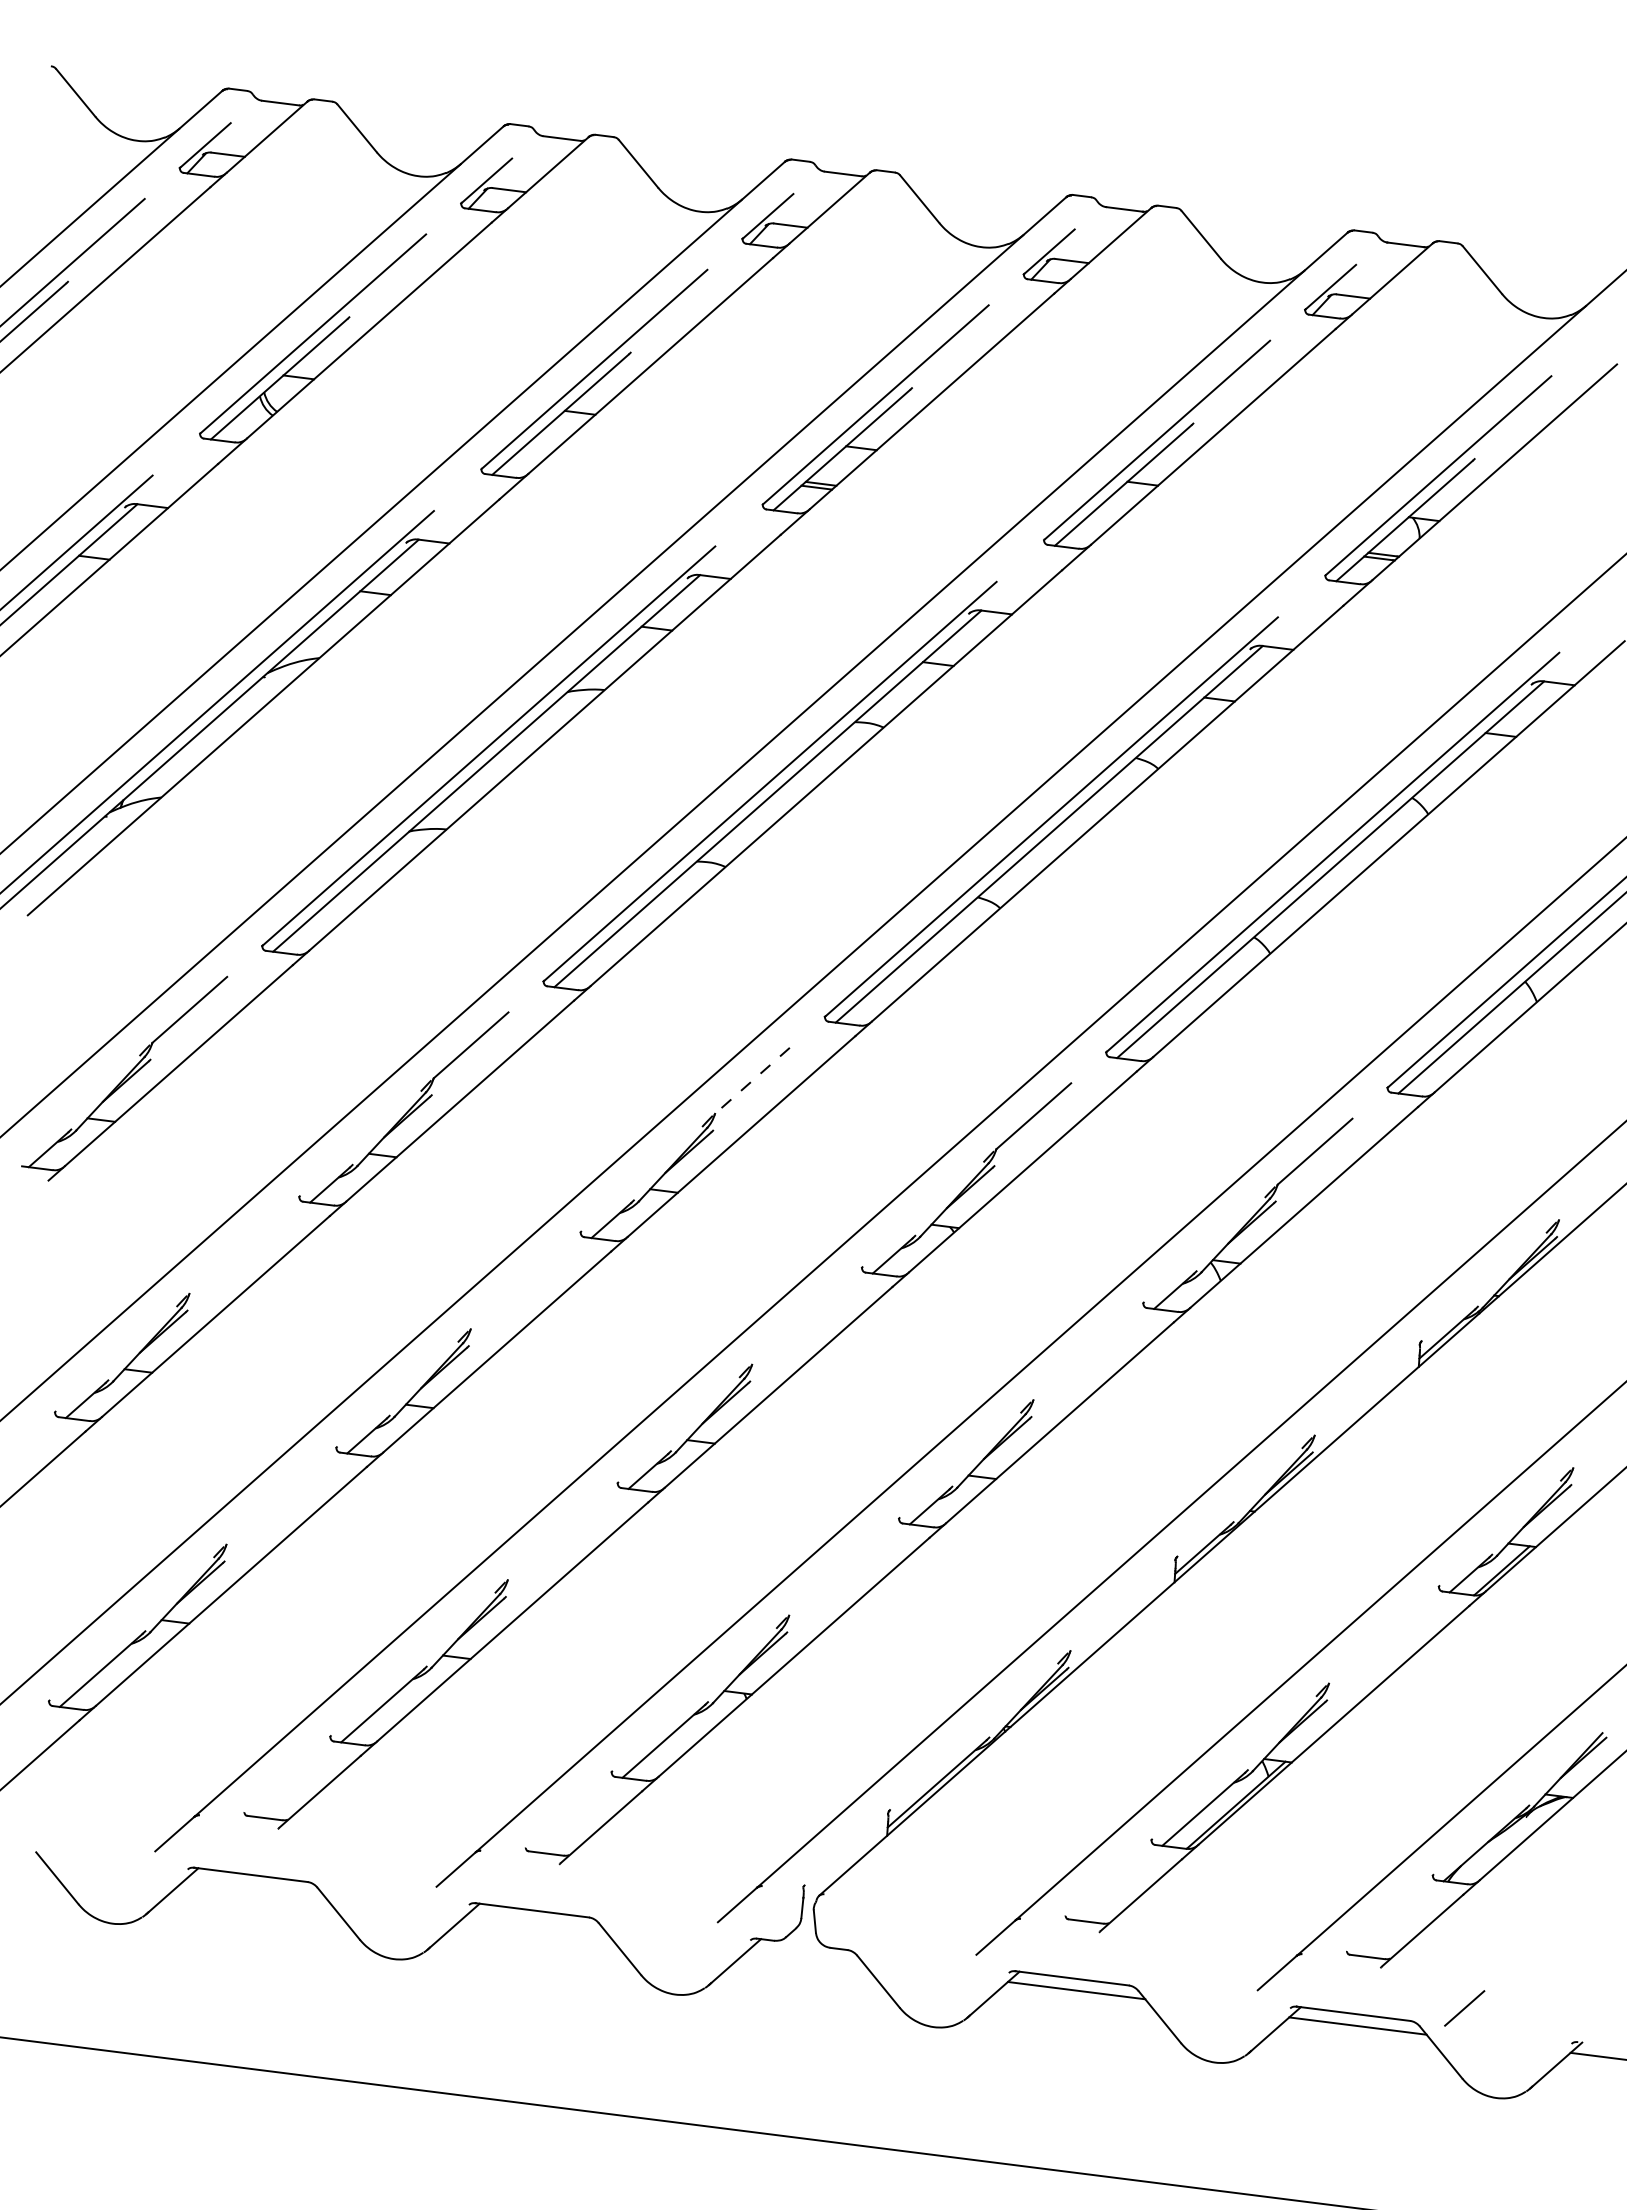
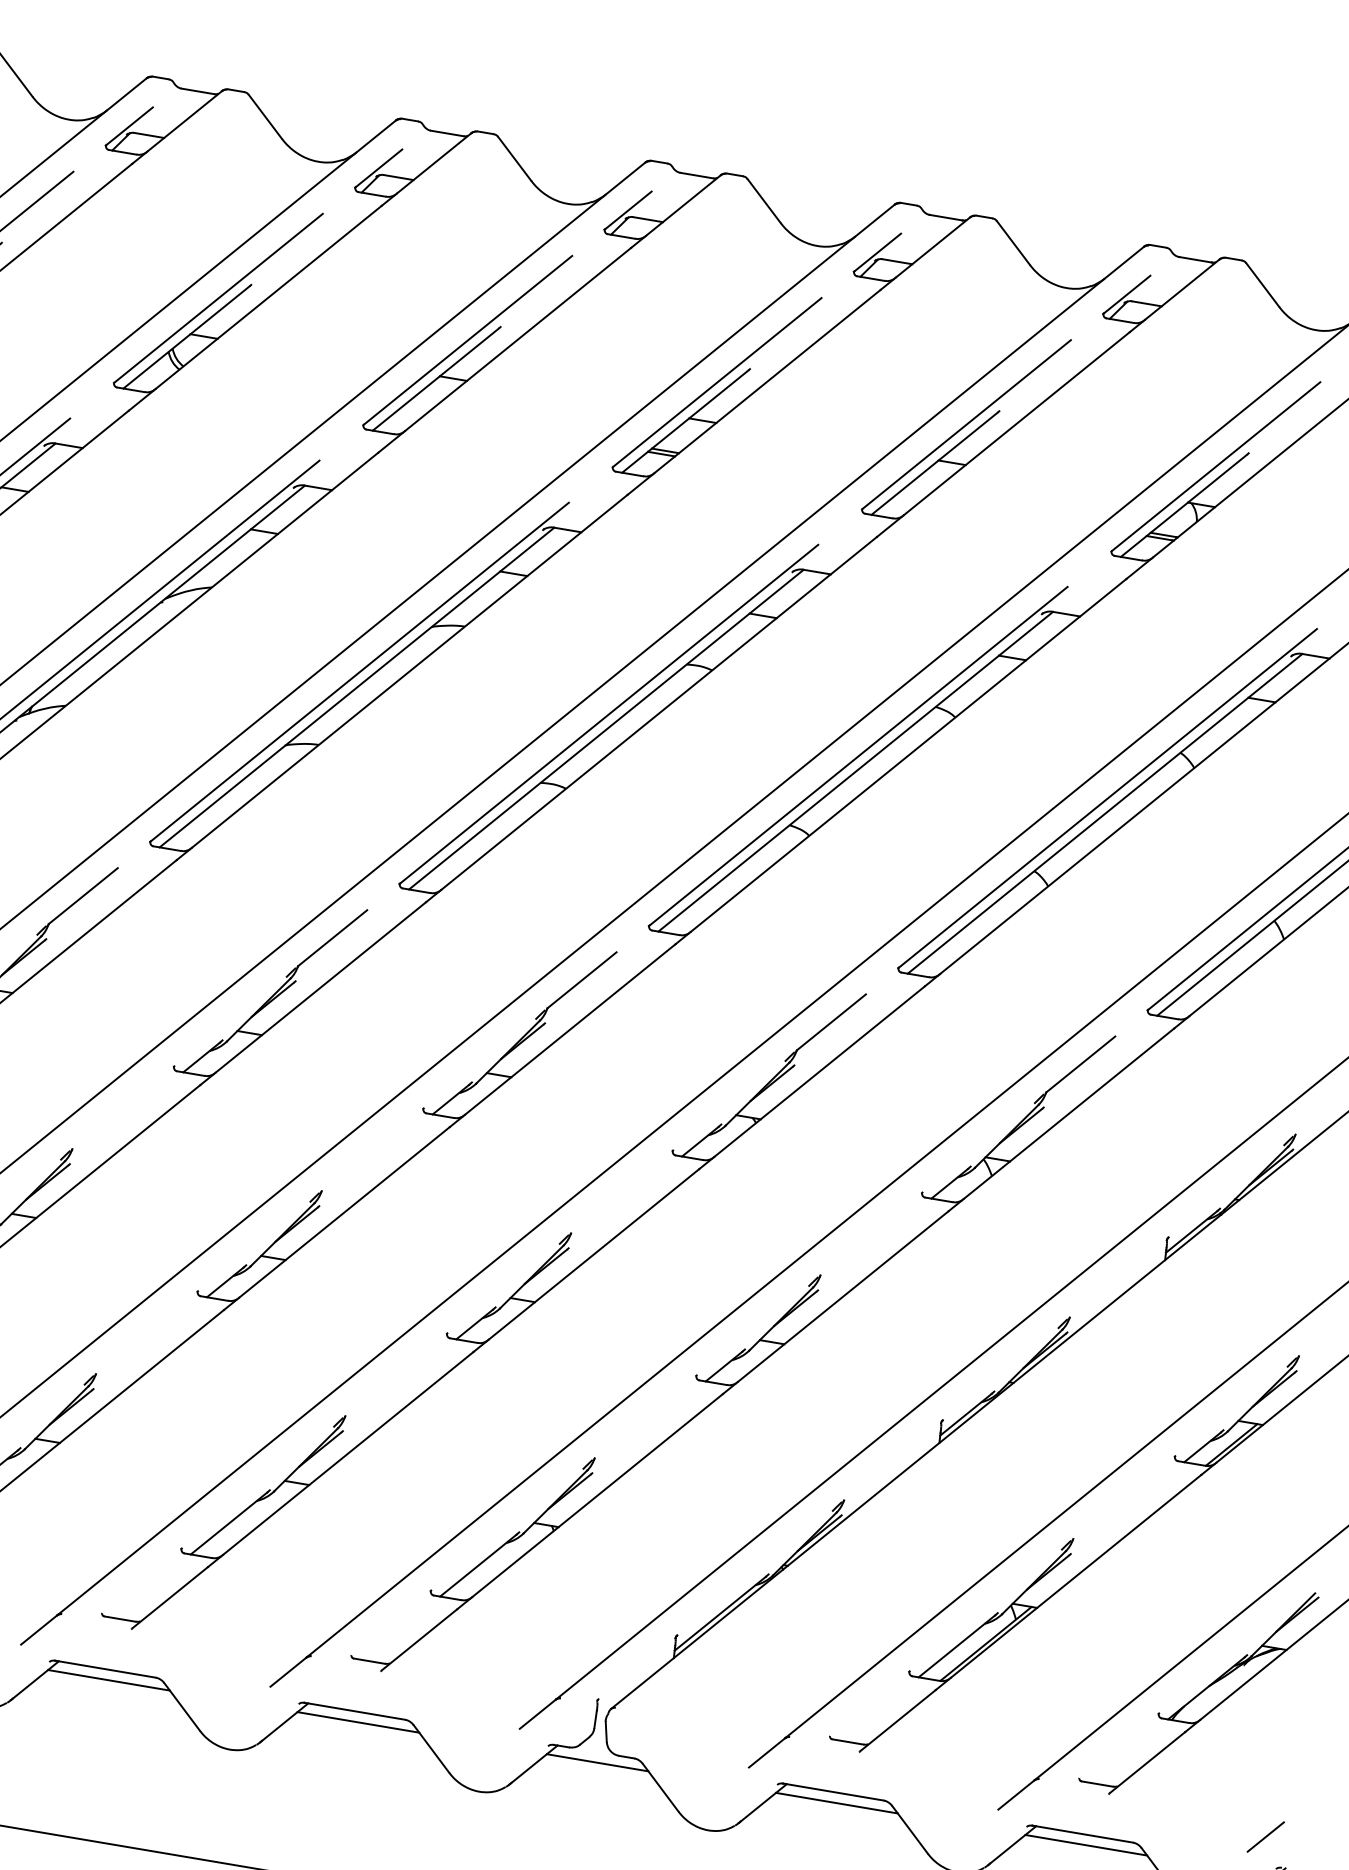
line: (752, 1080) -> (582, 980), dashed -> solid
line: (255, 1886) -> (109, 1679), added
line: (536, 1922) -> (358, 1722), added
line: (806, 1956) -> (597, 1762), added
line: (1464, 2008) -> (1265, 1837), moved

